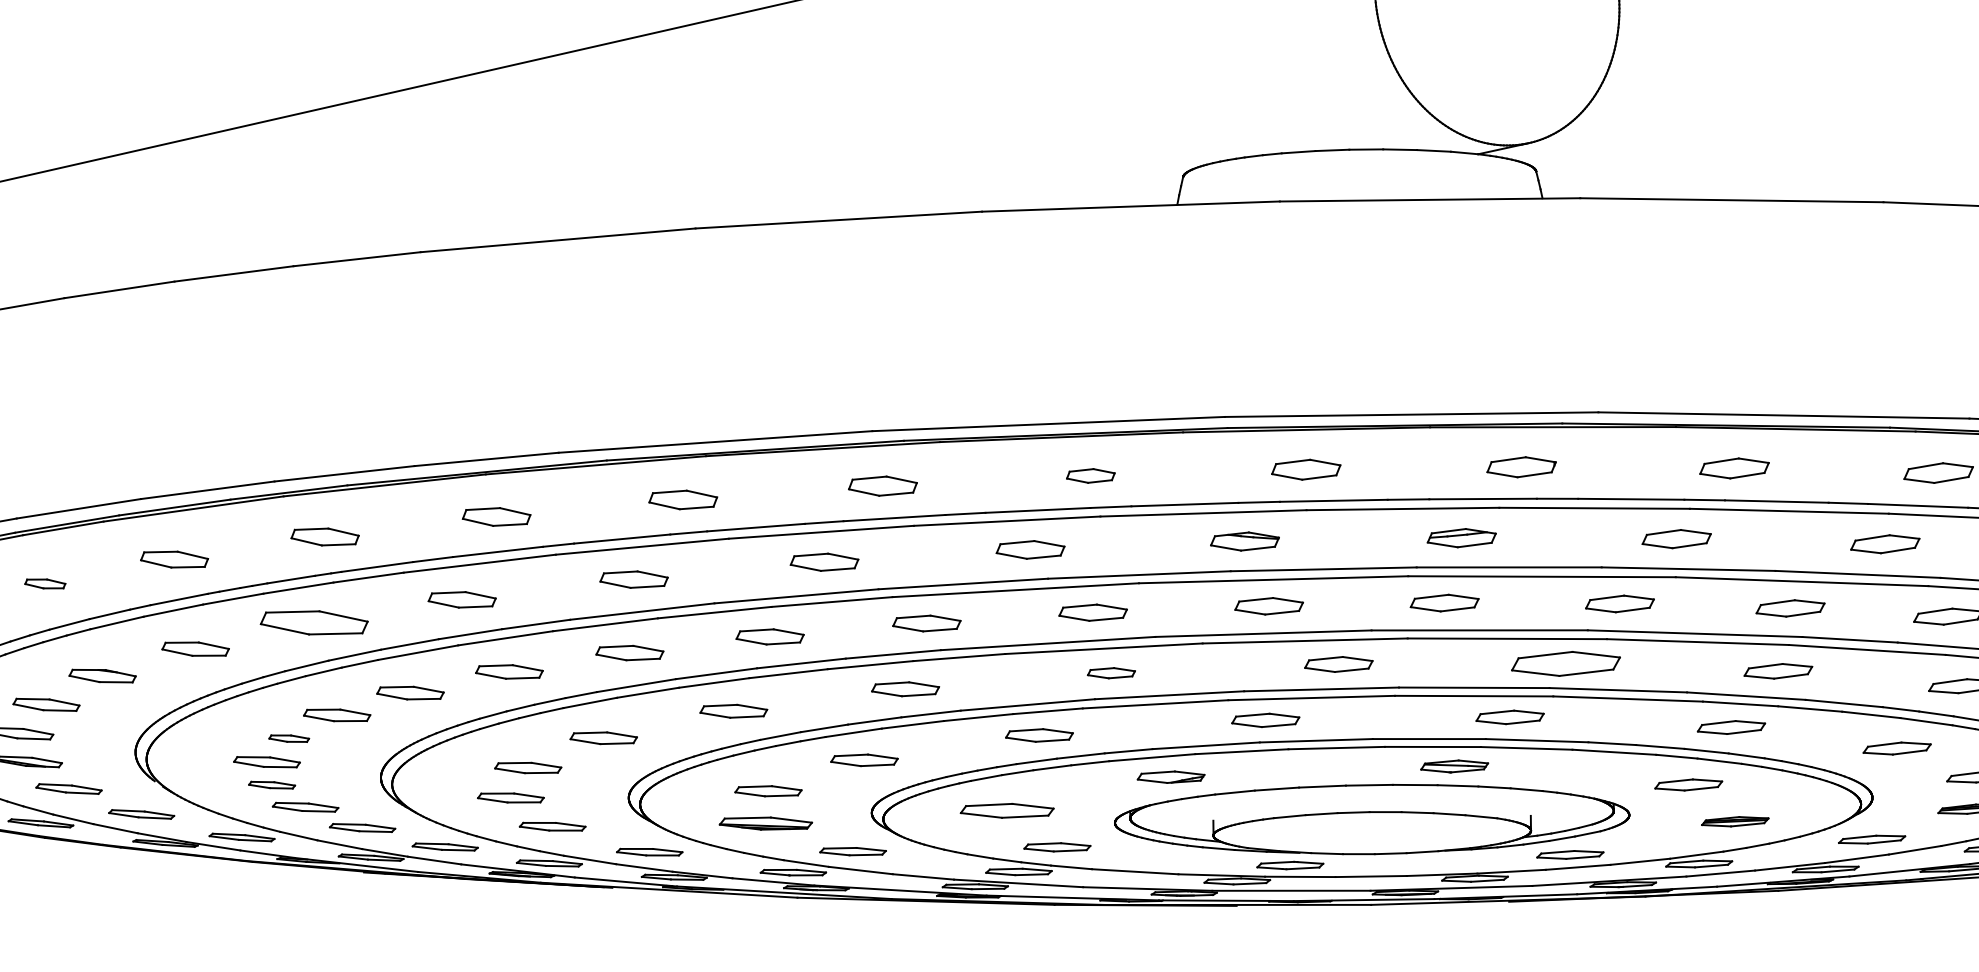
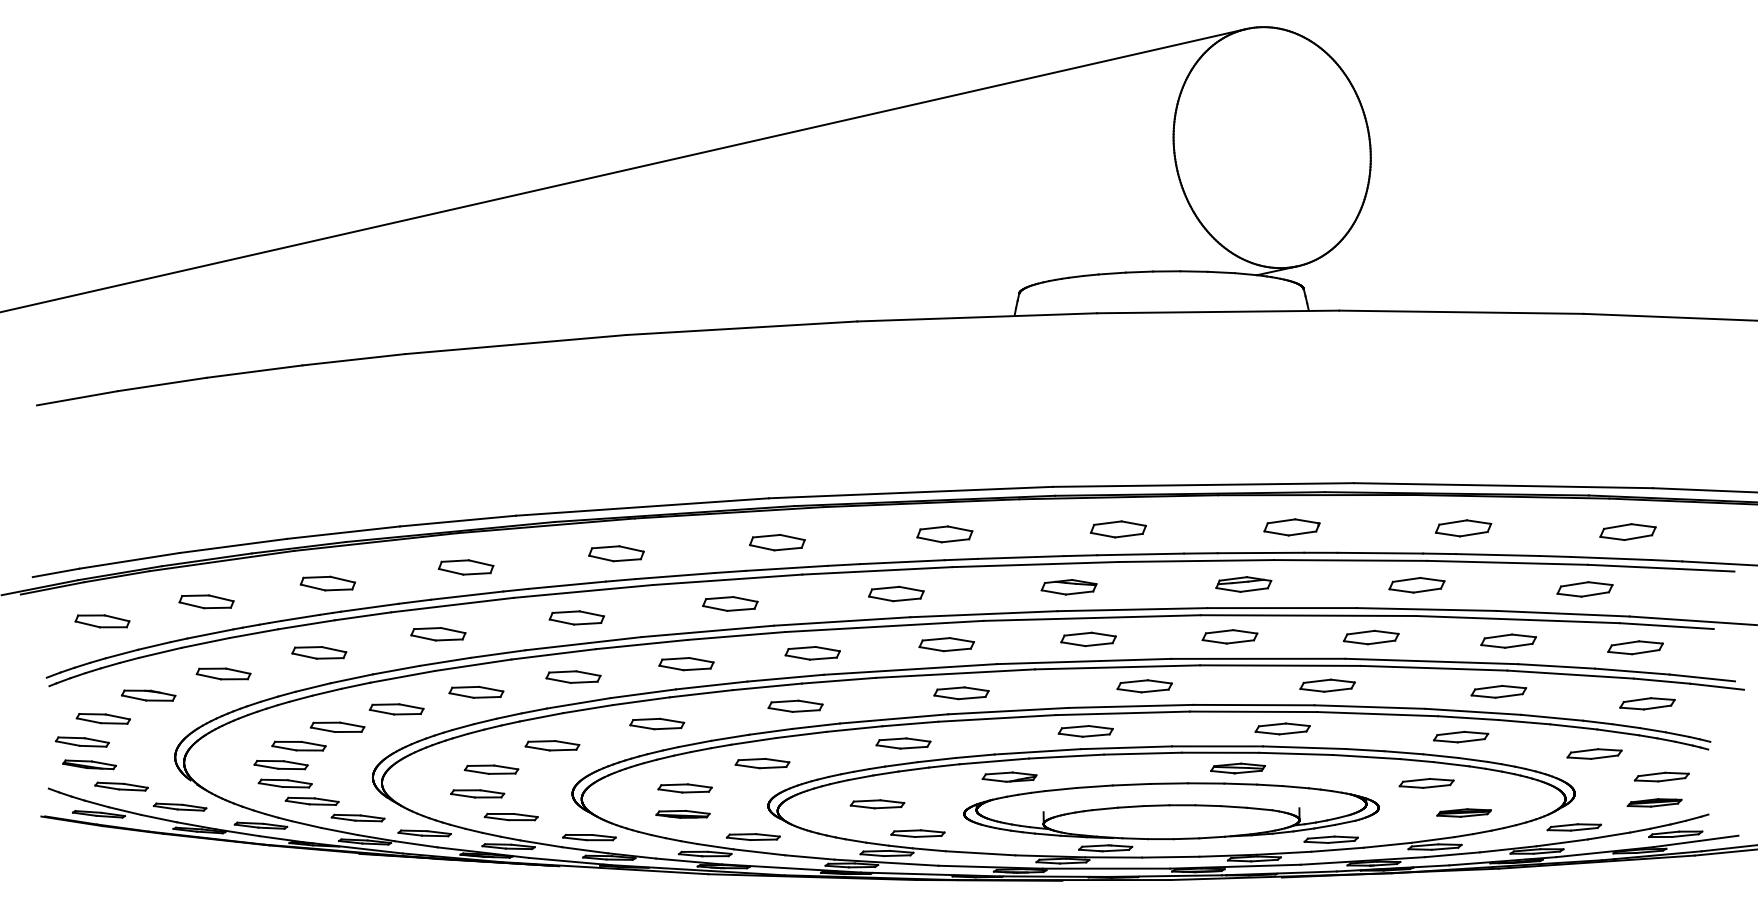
part: (1090, 476) -> (944, 534), size x1.43
part: (45, 584) -> (102, 621), size x1.67
part: (314, 622) -> (319, 652), size x0.62
part: (1565, 663) -> (1327, 685), size x0.62
part: (1111, 673) -> (961, 693), size x1.43
part: (288, 737) -> (298, 745), size x1.67
part: (271, 785) -> (284, 783), size x1.43
part: (1007, 811) -> (877, 804), size x0.71
part: (765, 822) -> (682, 813), size x0.71

